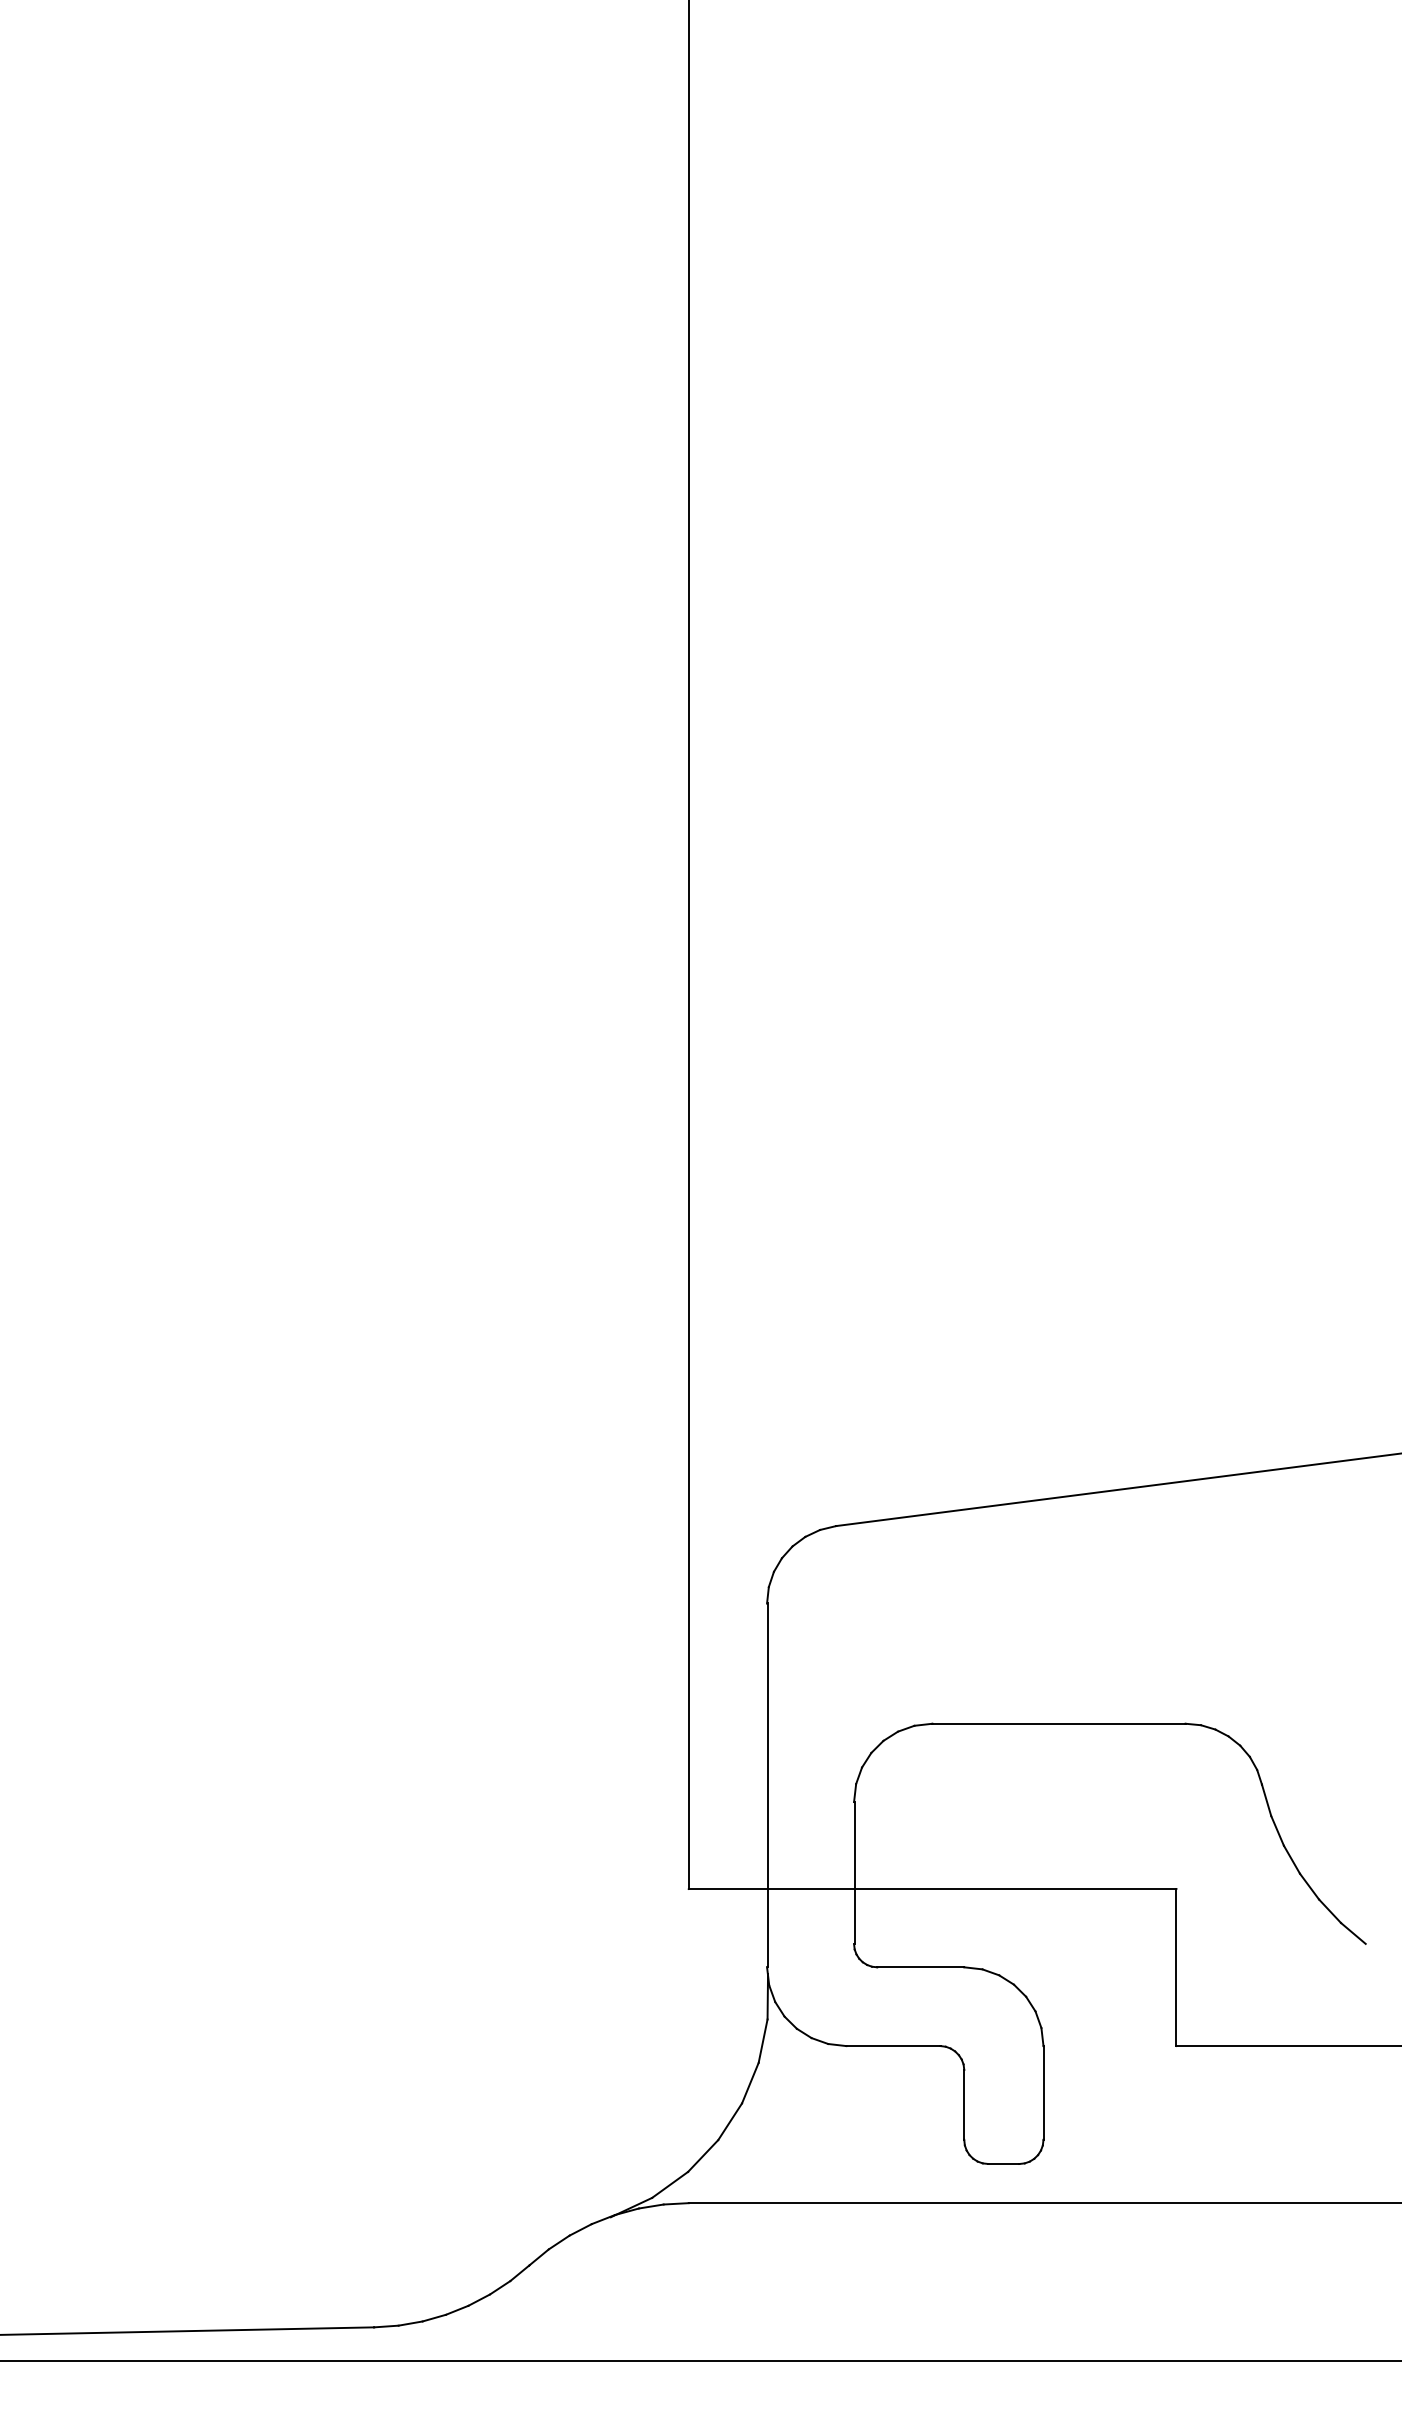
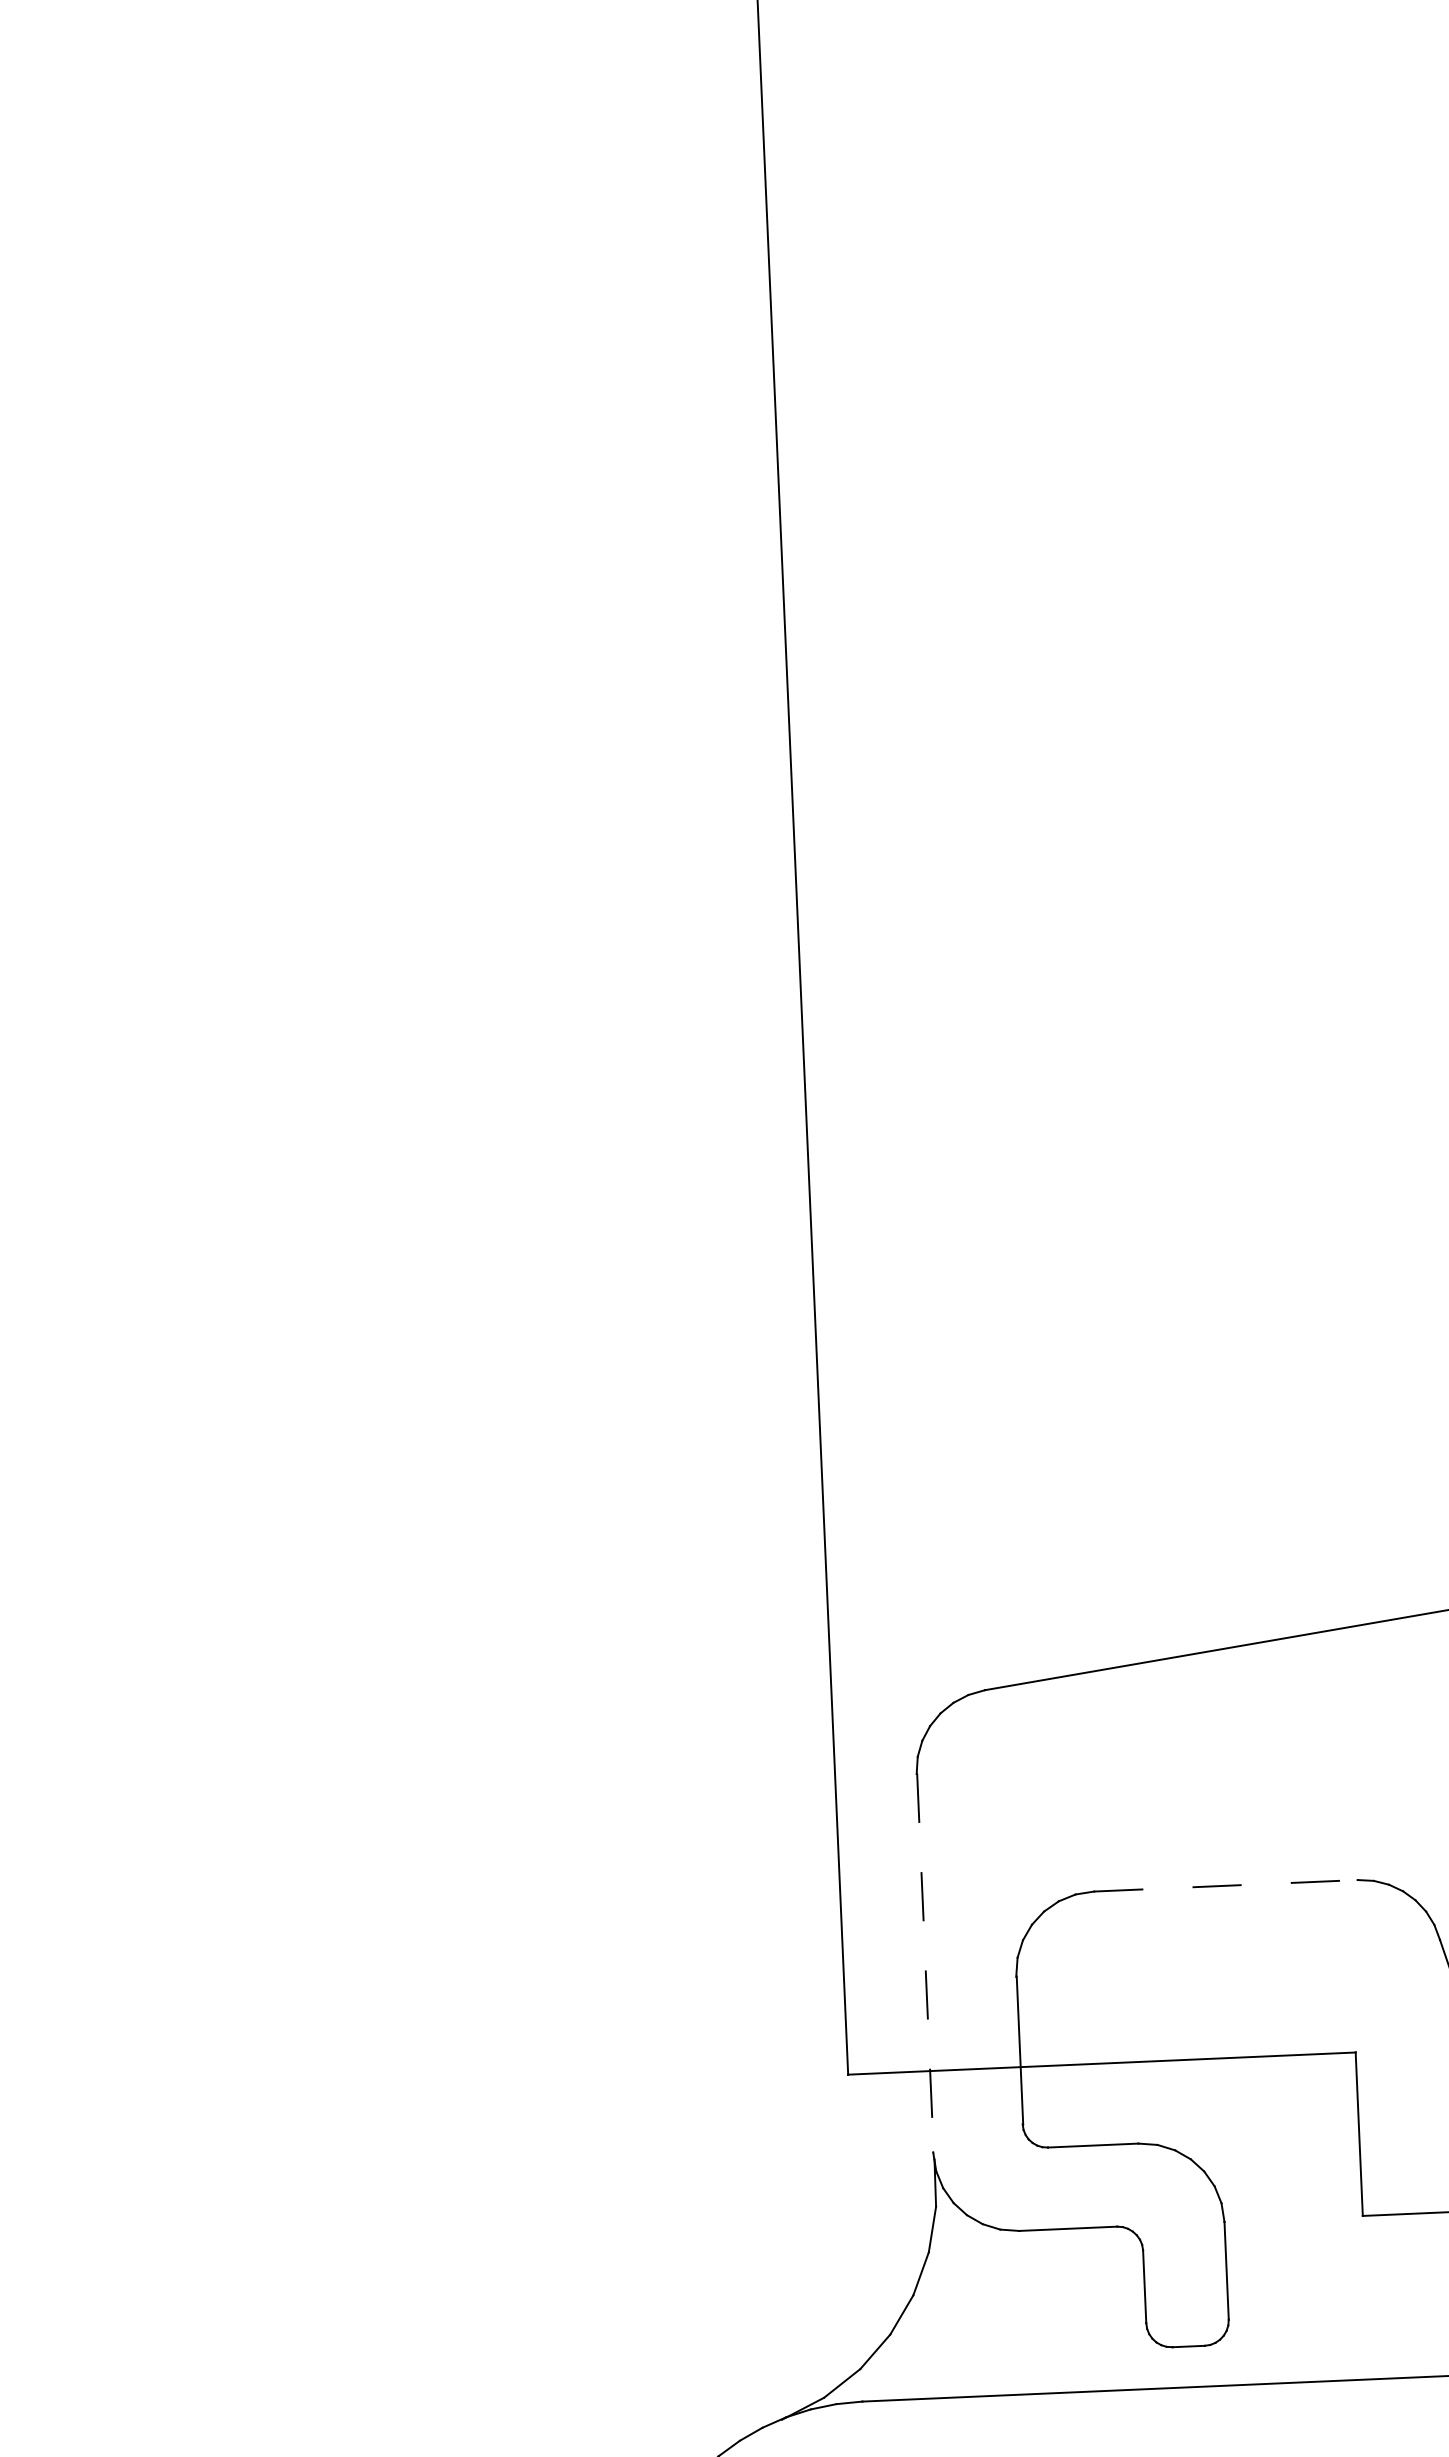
line: (1058, 1723) -> (1225, 1885), solid -> dashed
line: (767, 1785) -> (925, 1963), solid -> dashed

